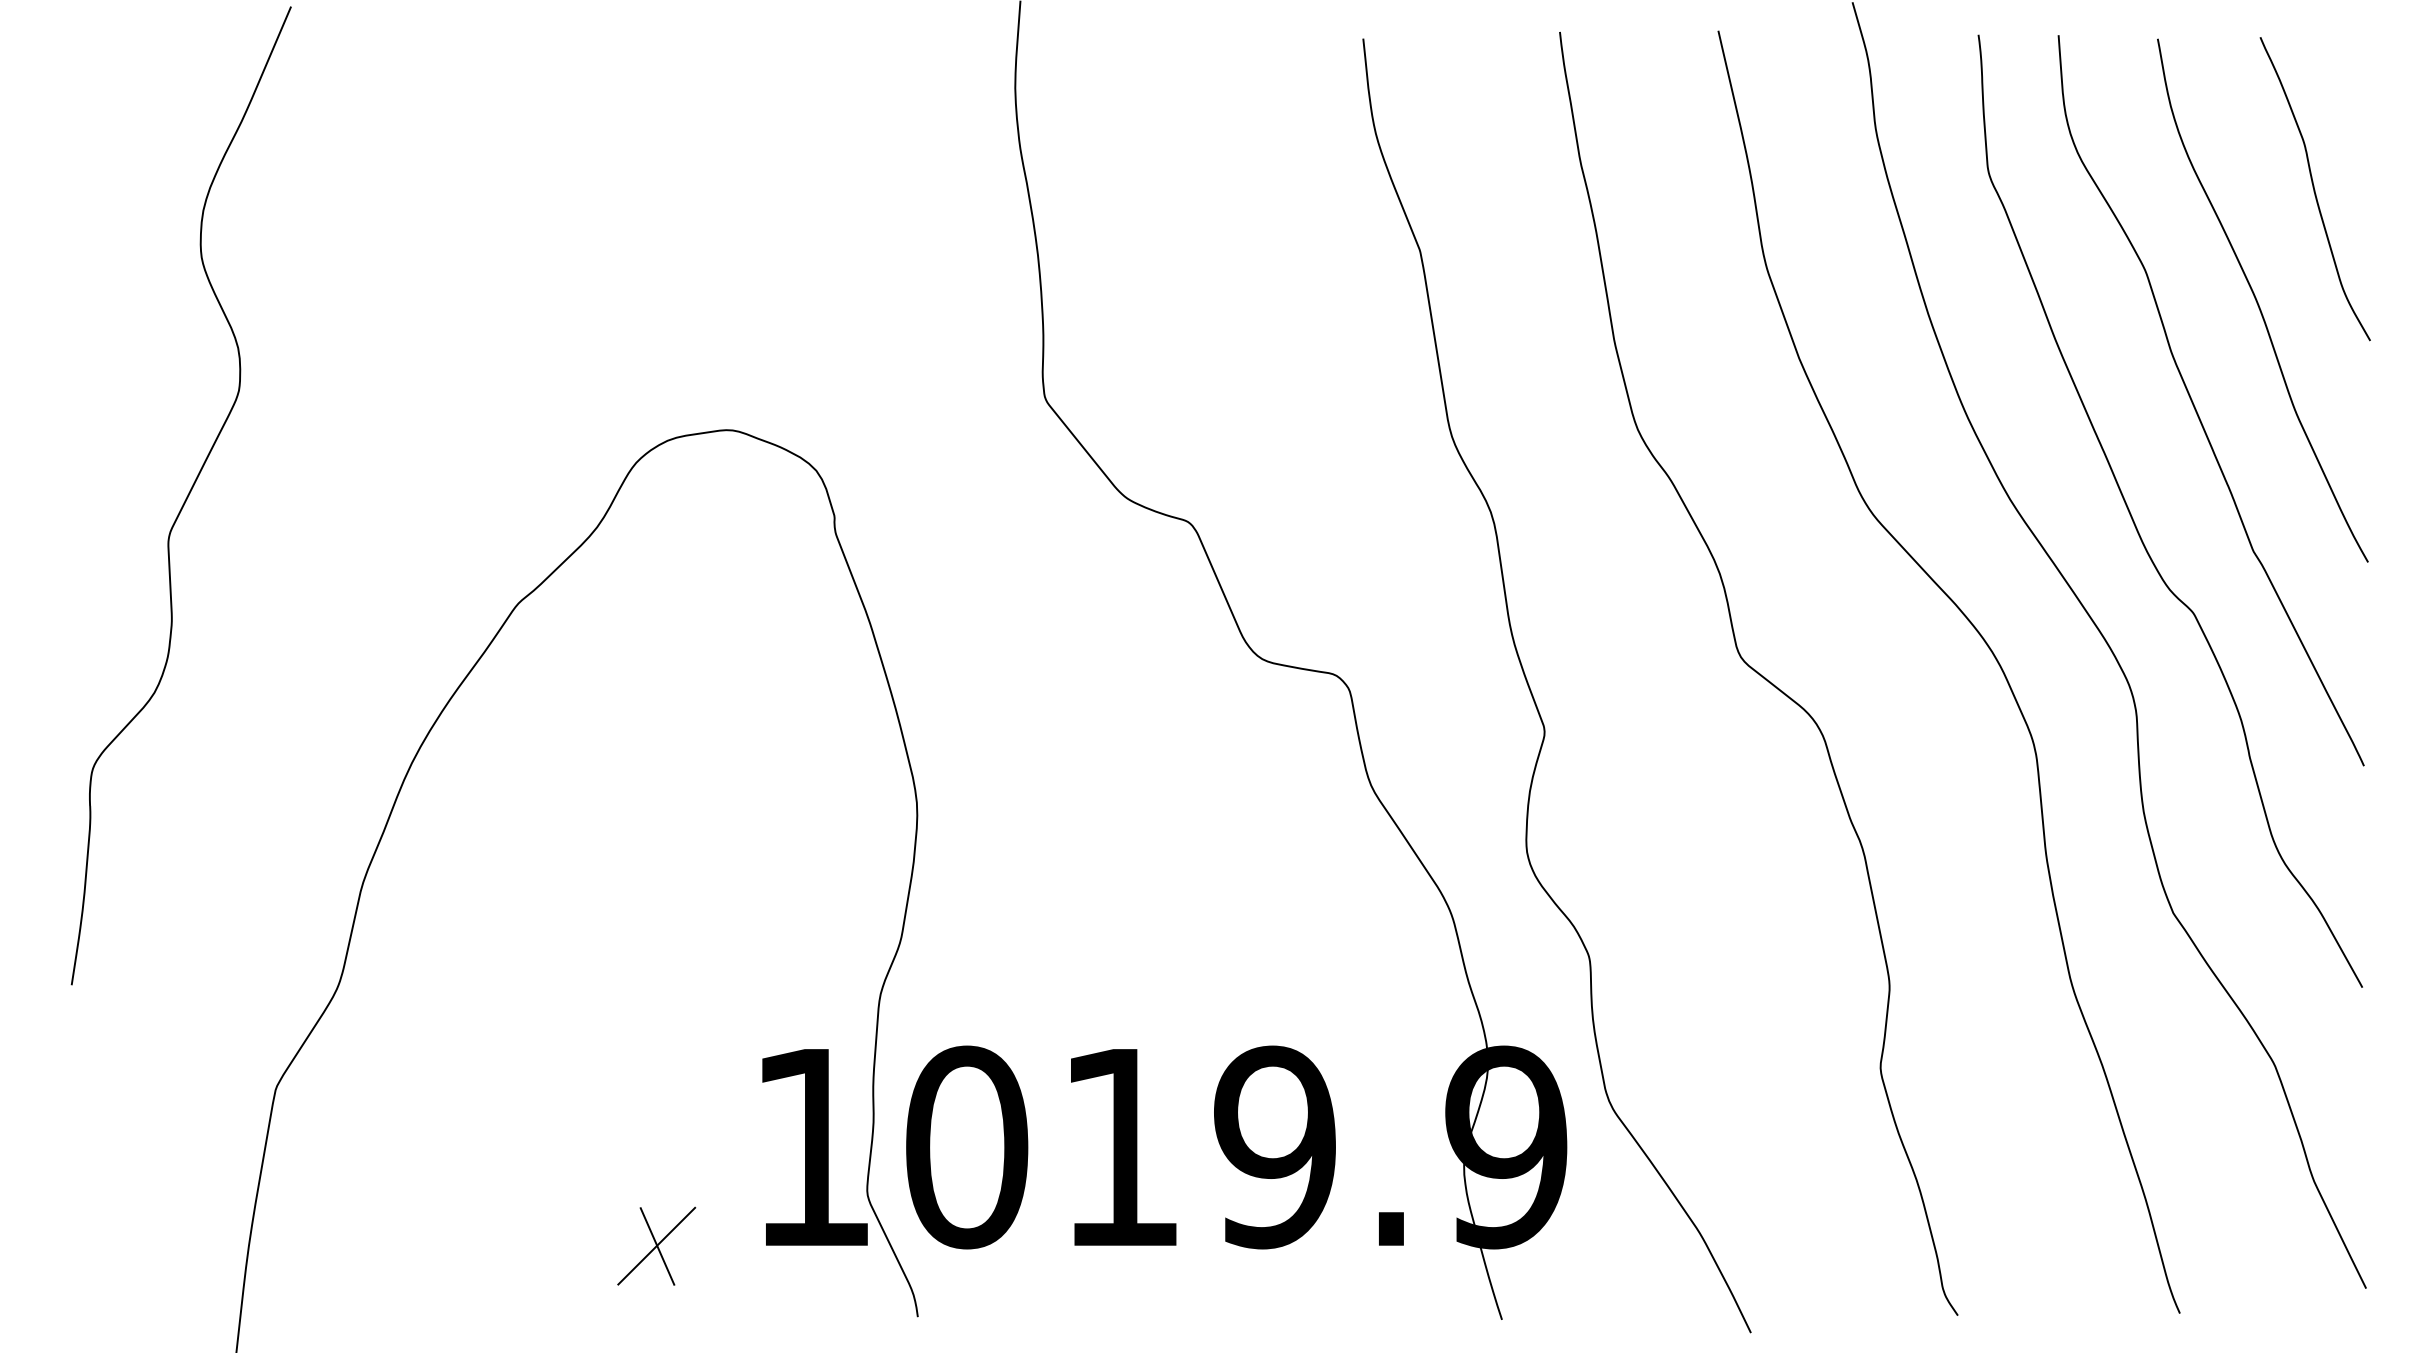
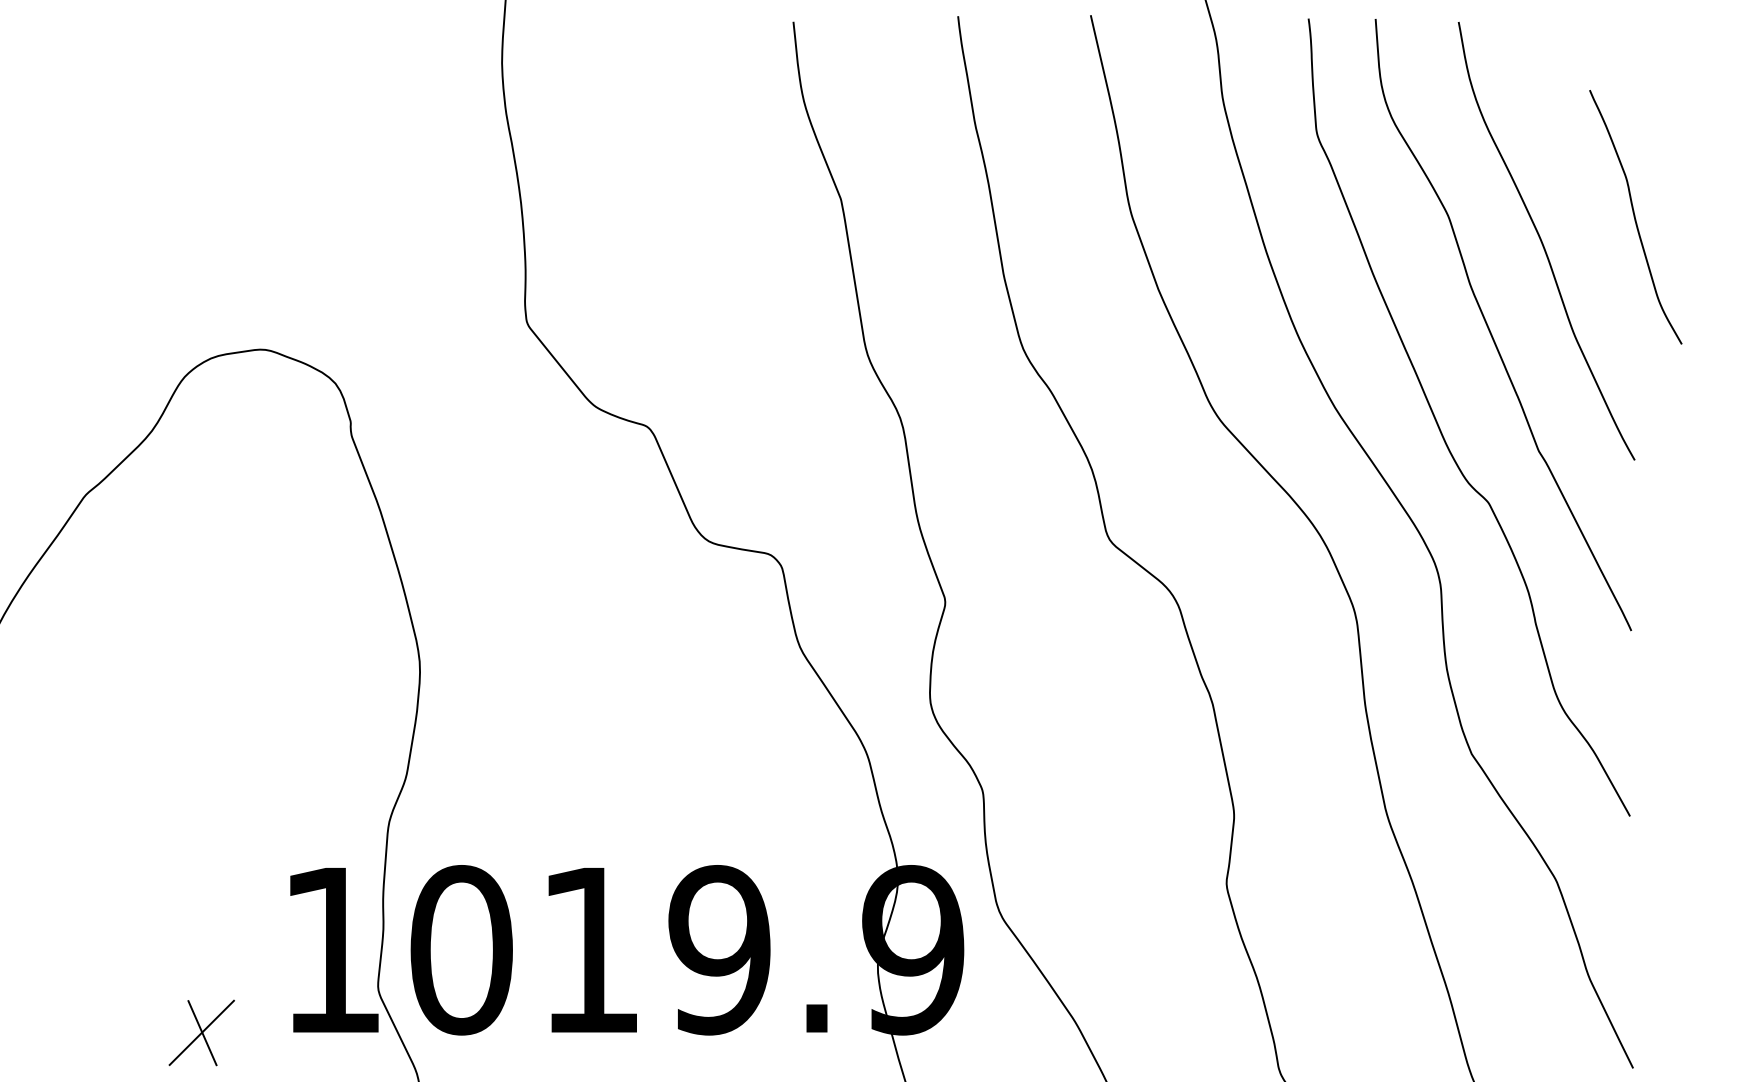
curve: (2314, 189) -> (1635, 217), moved

